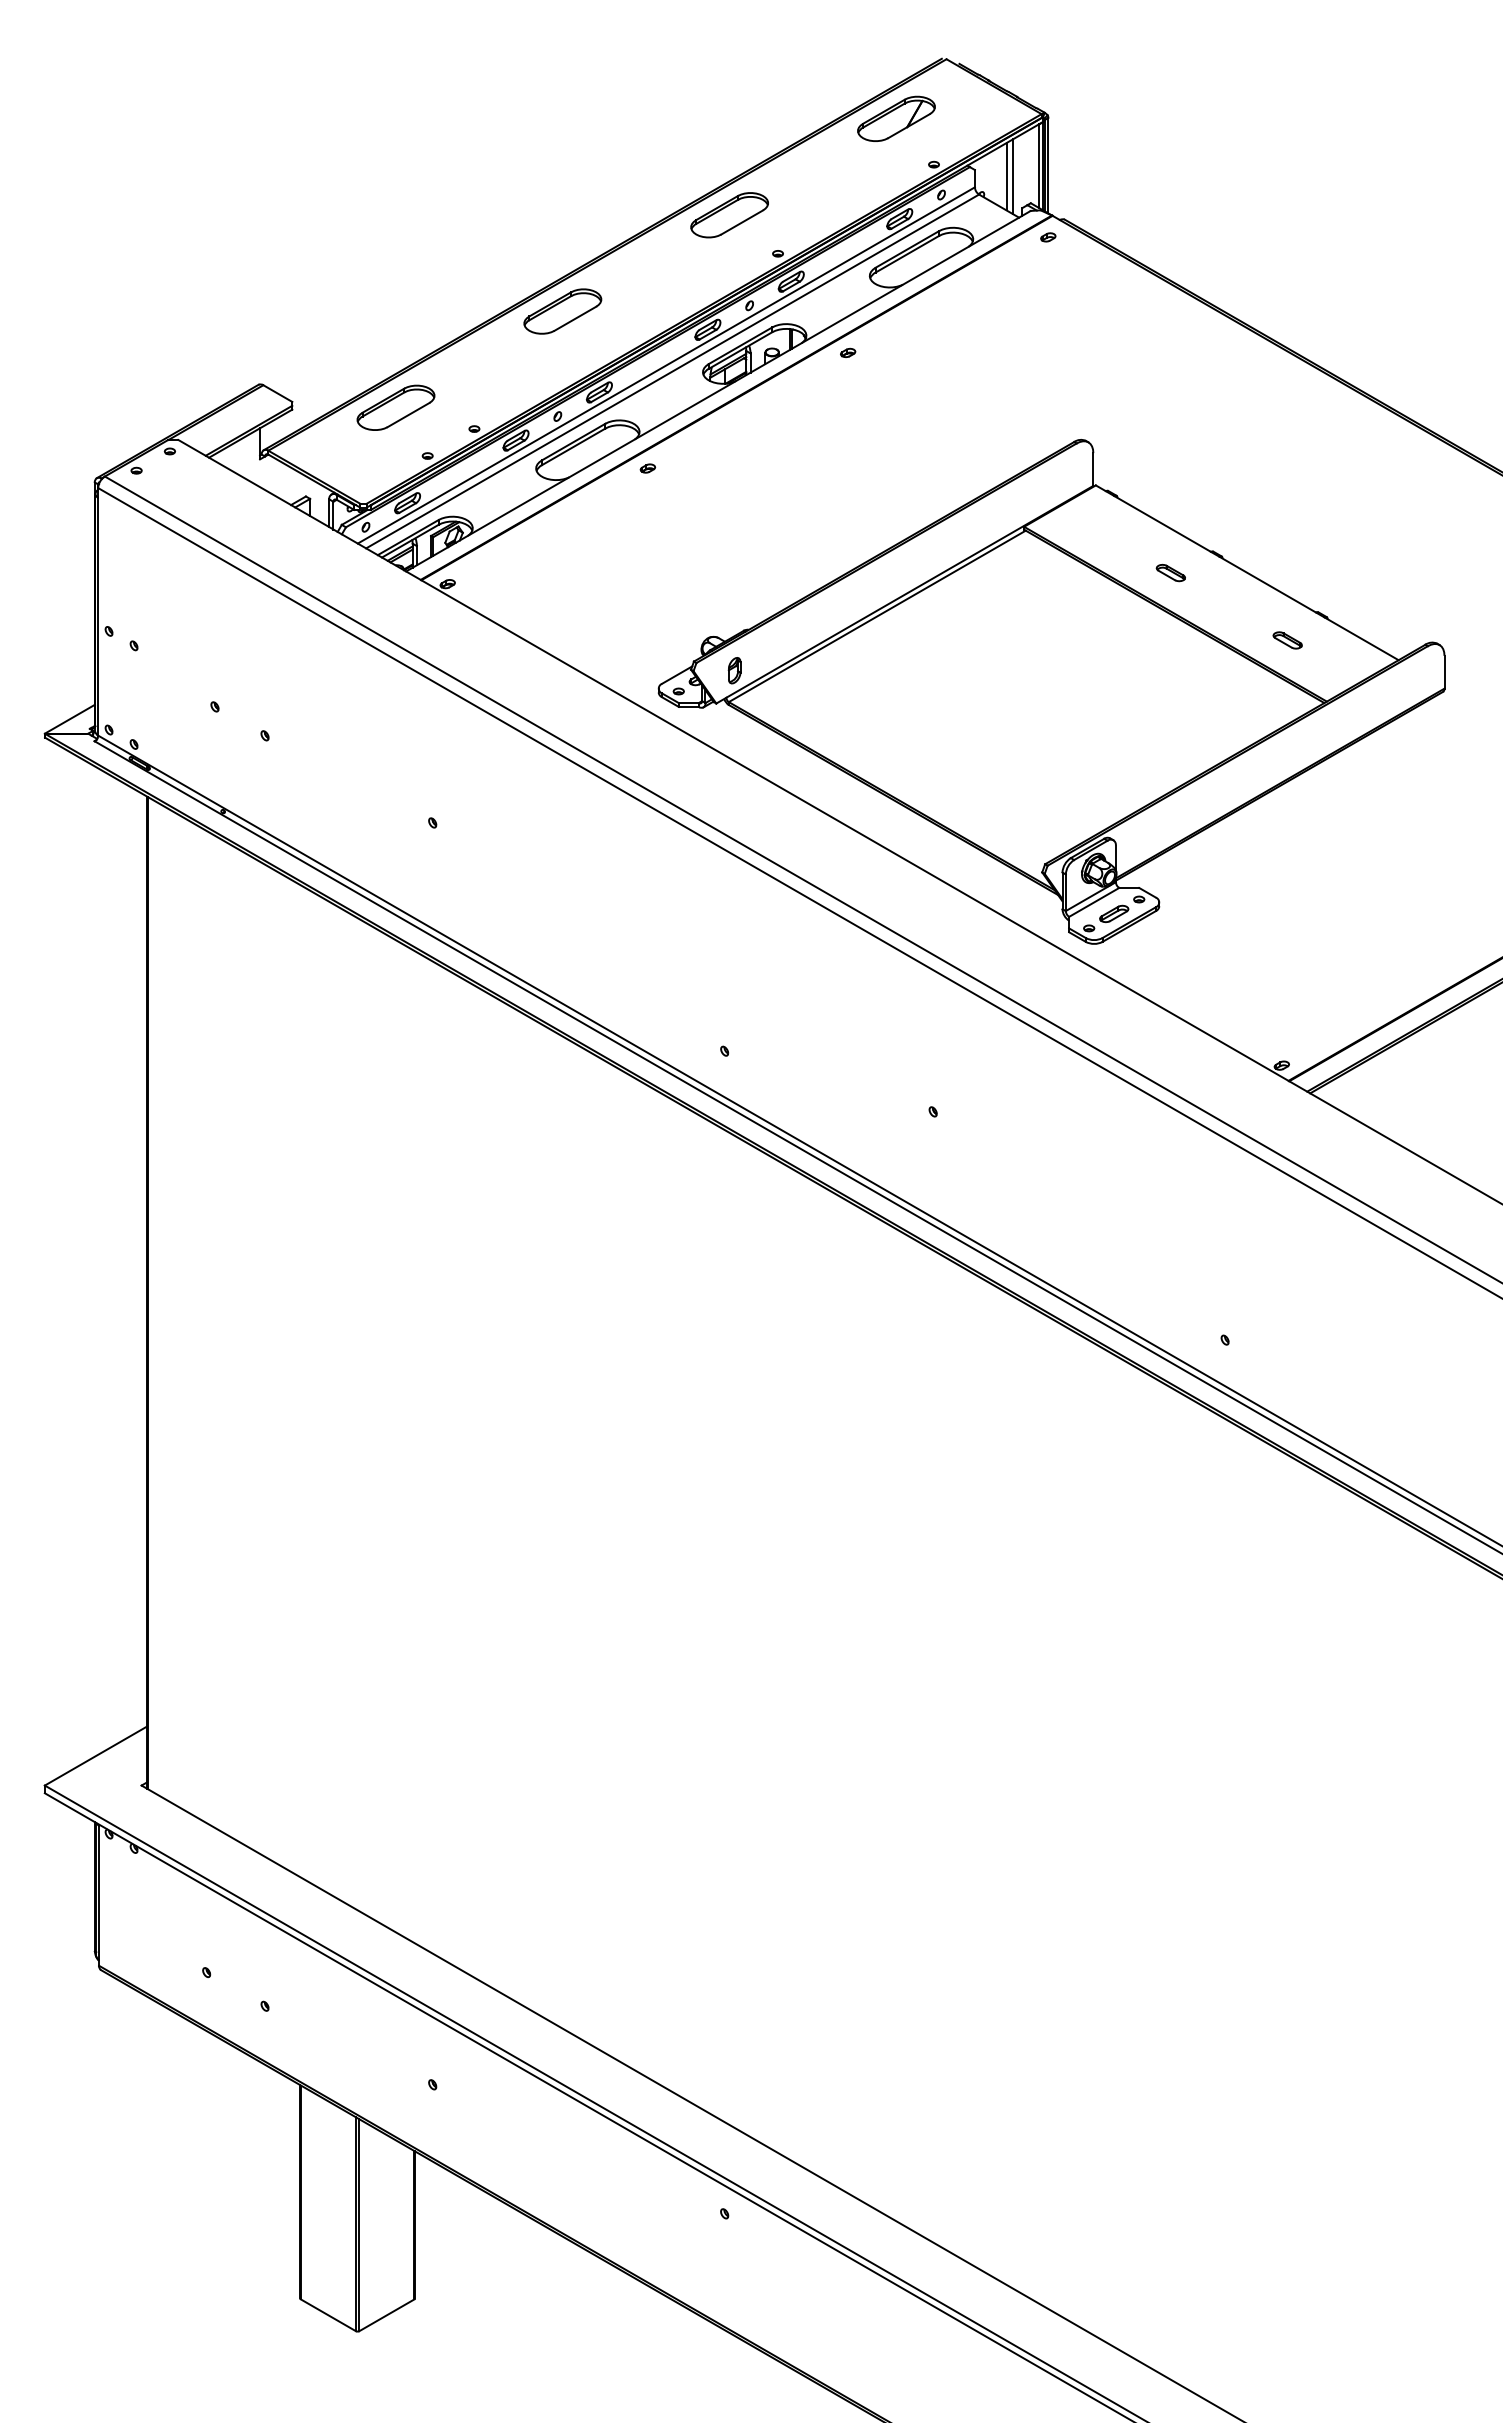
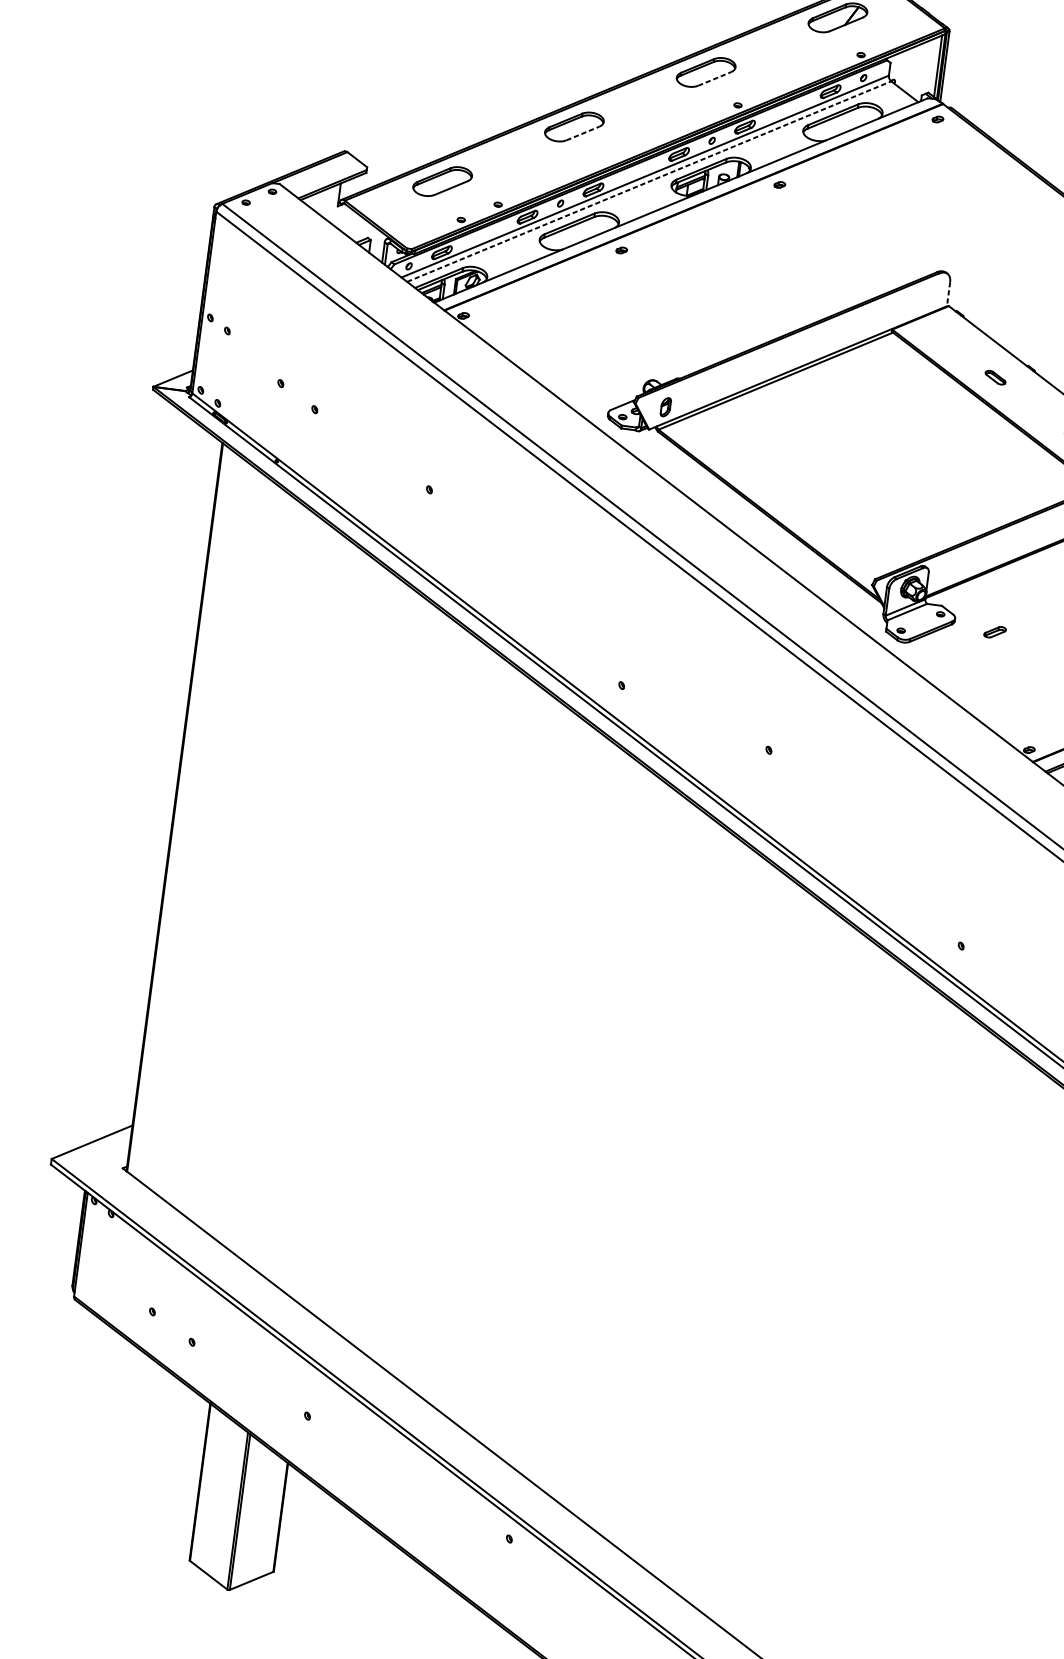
line: (1006, 176) -> (913, 70), removed
line: (1013, 176) -> (918, 71), removed
line: (742, 222) -> (714, 79), solid -> dashed
line: (575, 318) -> (583, 133), solid -> dashed
line: (672, 371) -> (649, 181), solid -> dashed
line: (1093, 470) -> (948, 294), solid -> dashed
part: (1114, 913) -> (995, 631), moved

